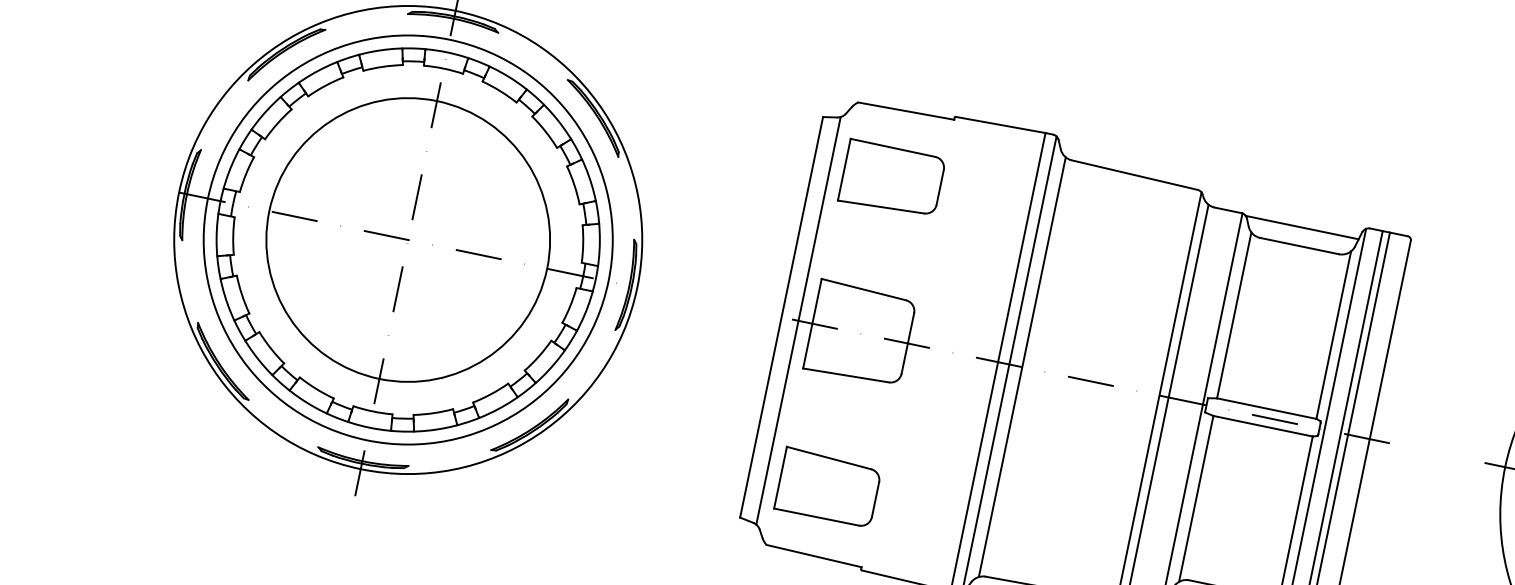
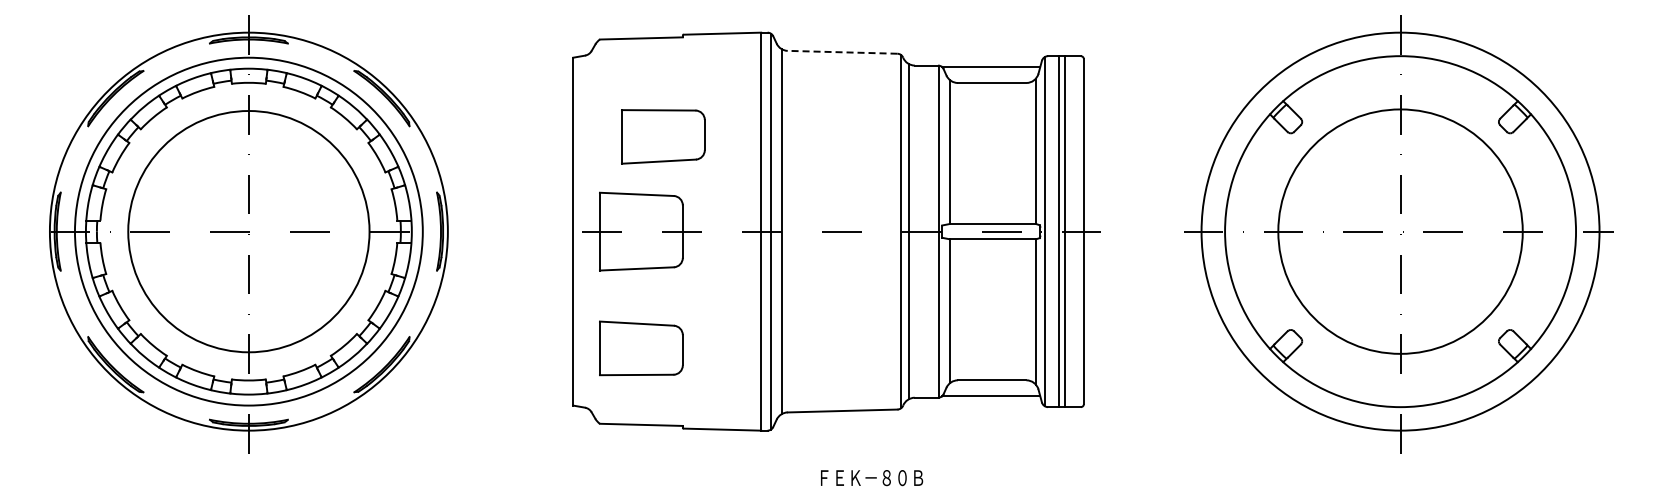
line: (1134, 175) -> (842, 52), solid -> dashed
part: (892, 179) -> (663, 136), moved
line: (798, 320) -> (587, 231), removed
part: (828, 487) -> (641, 348), moved

